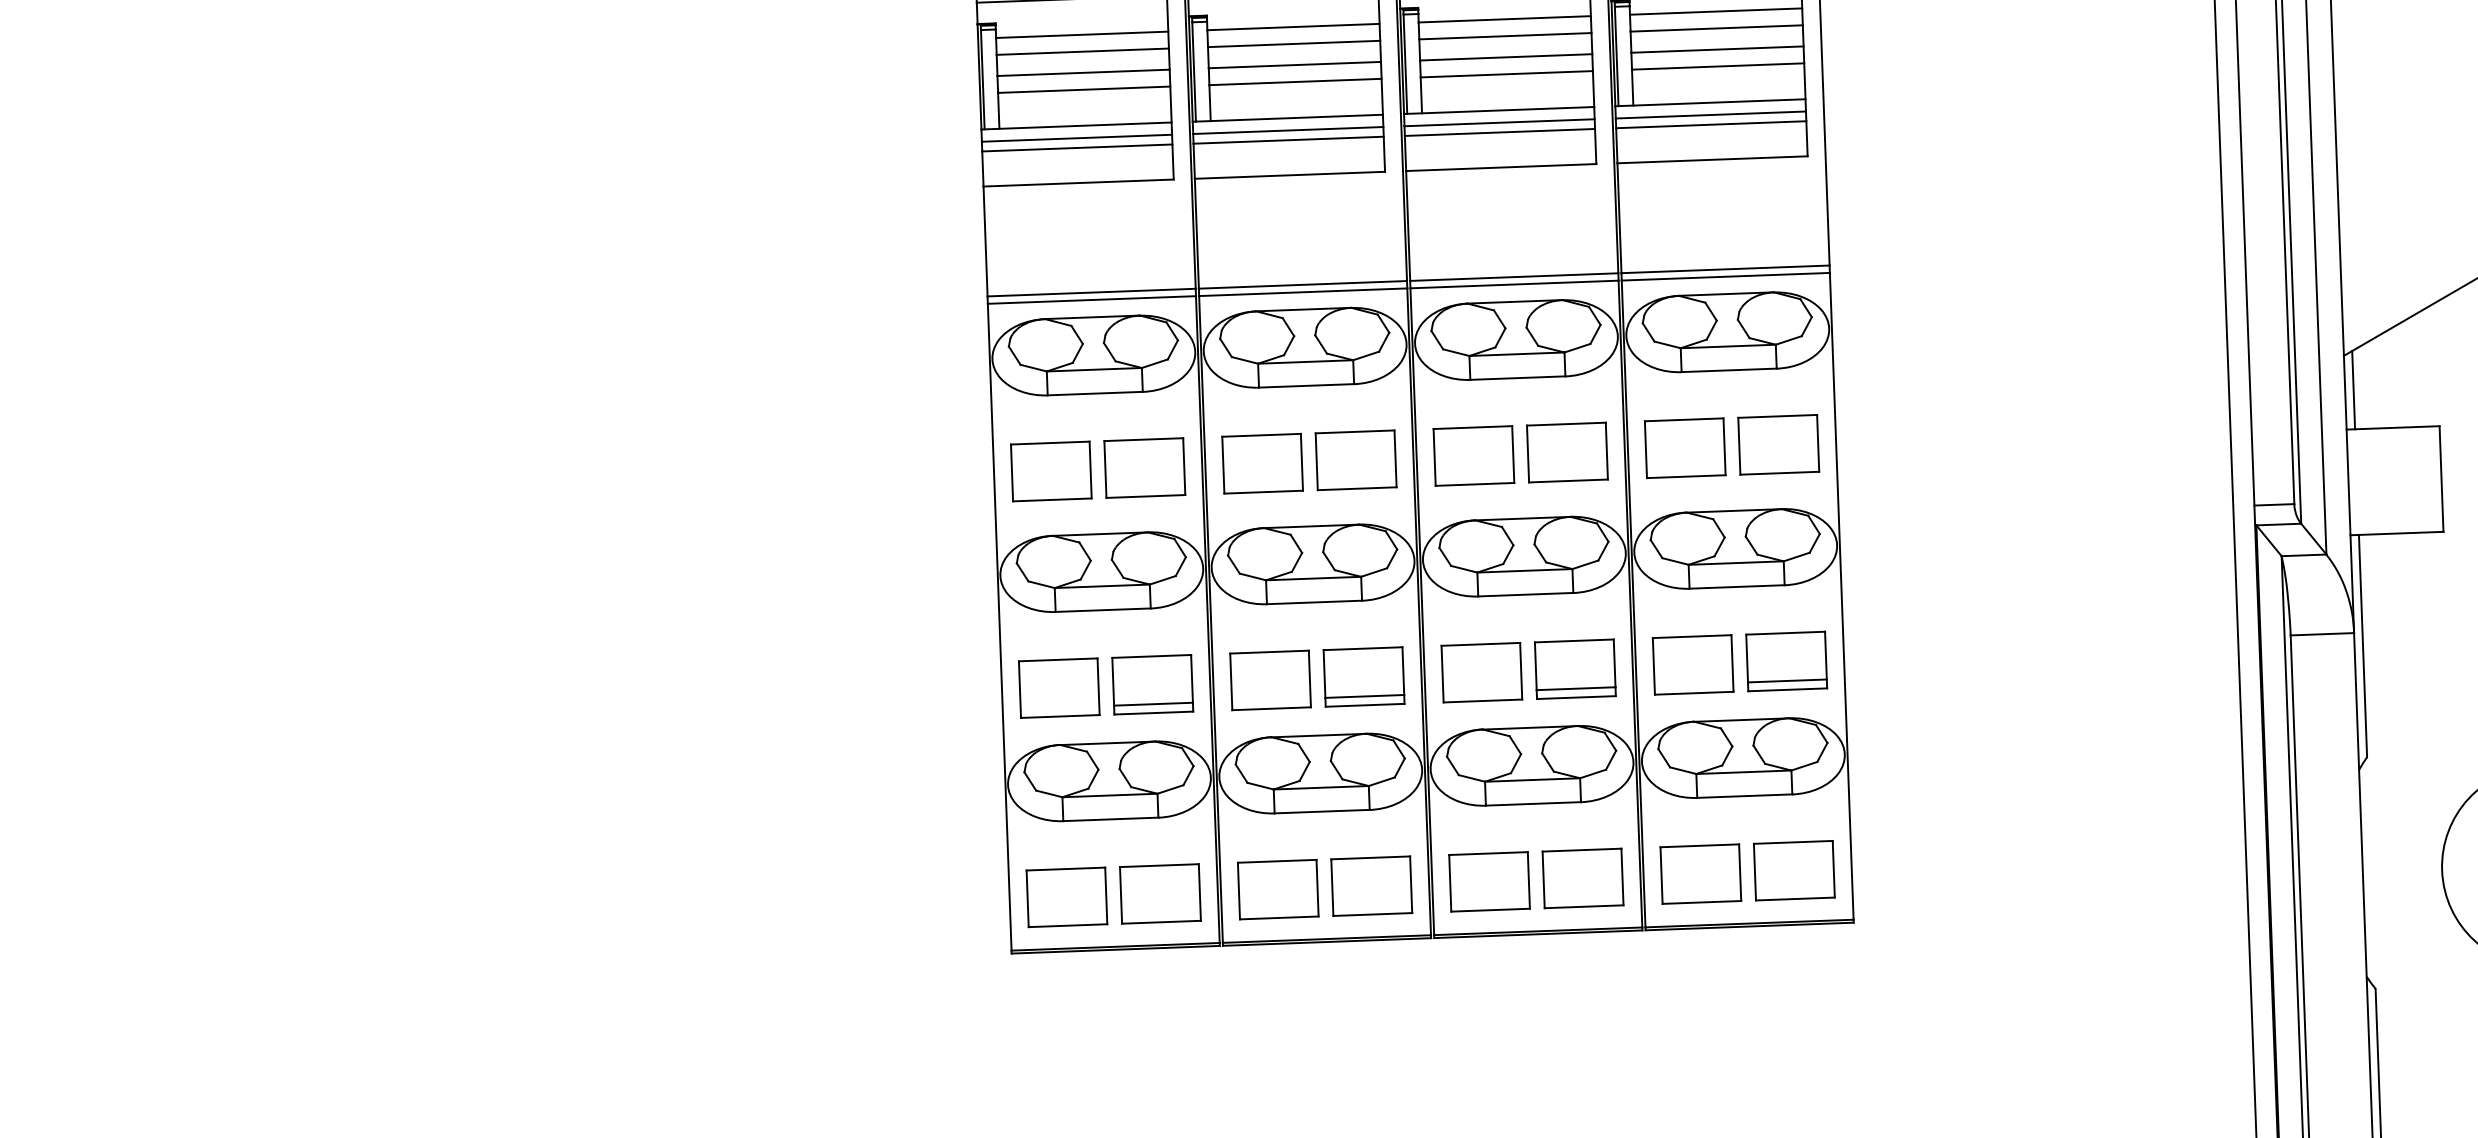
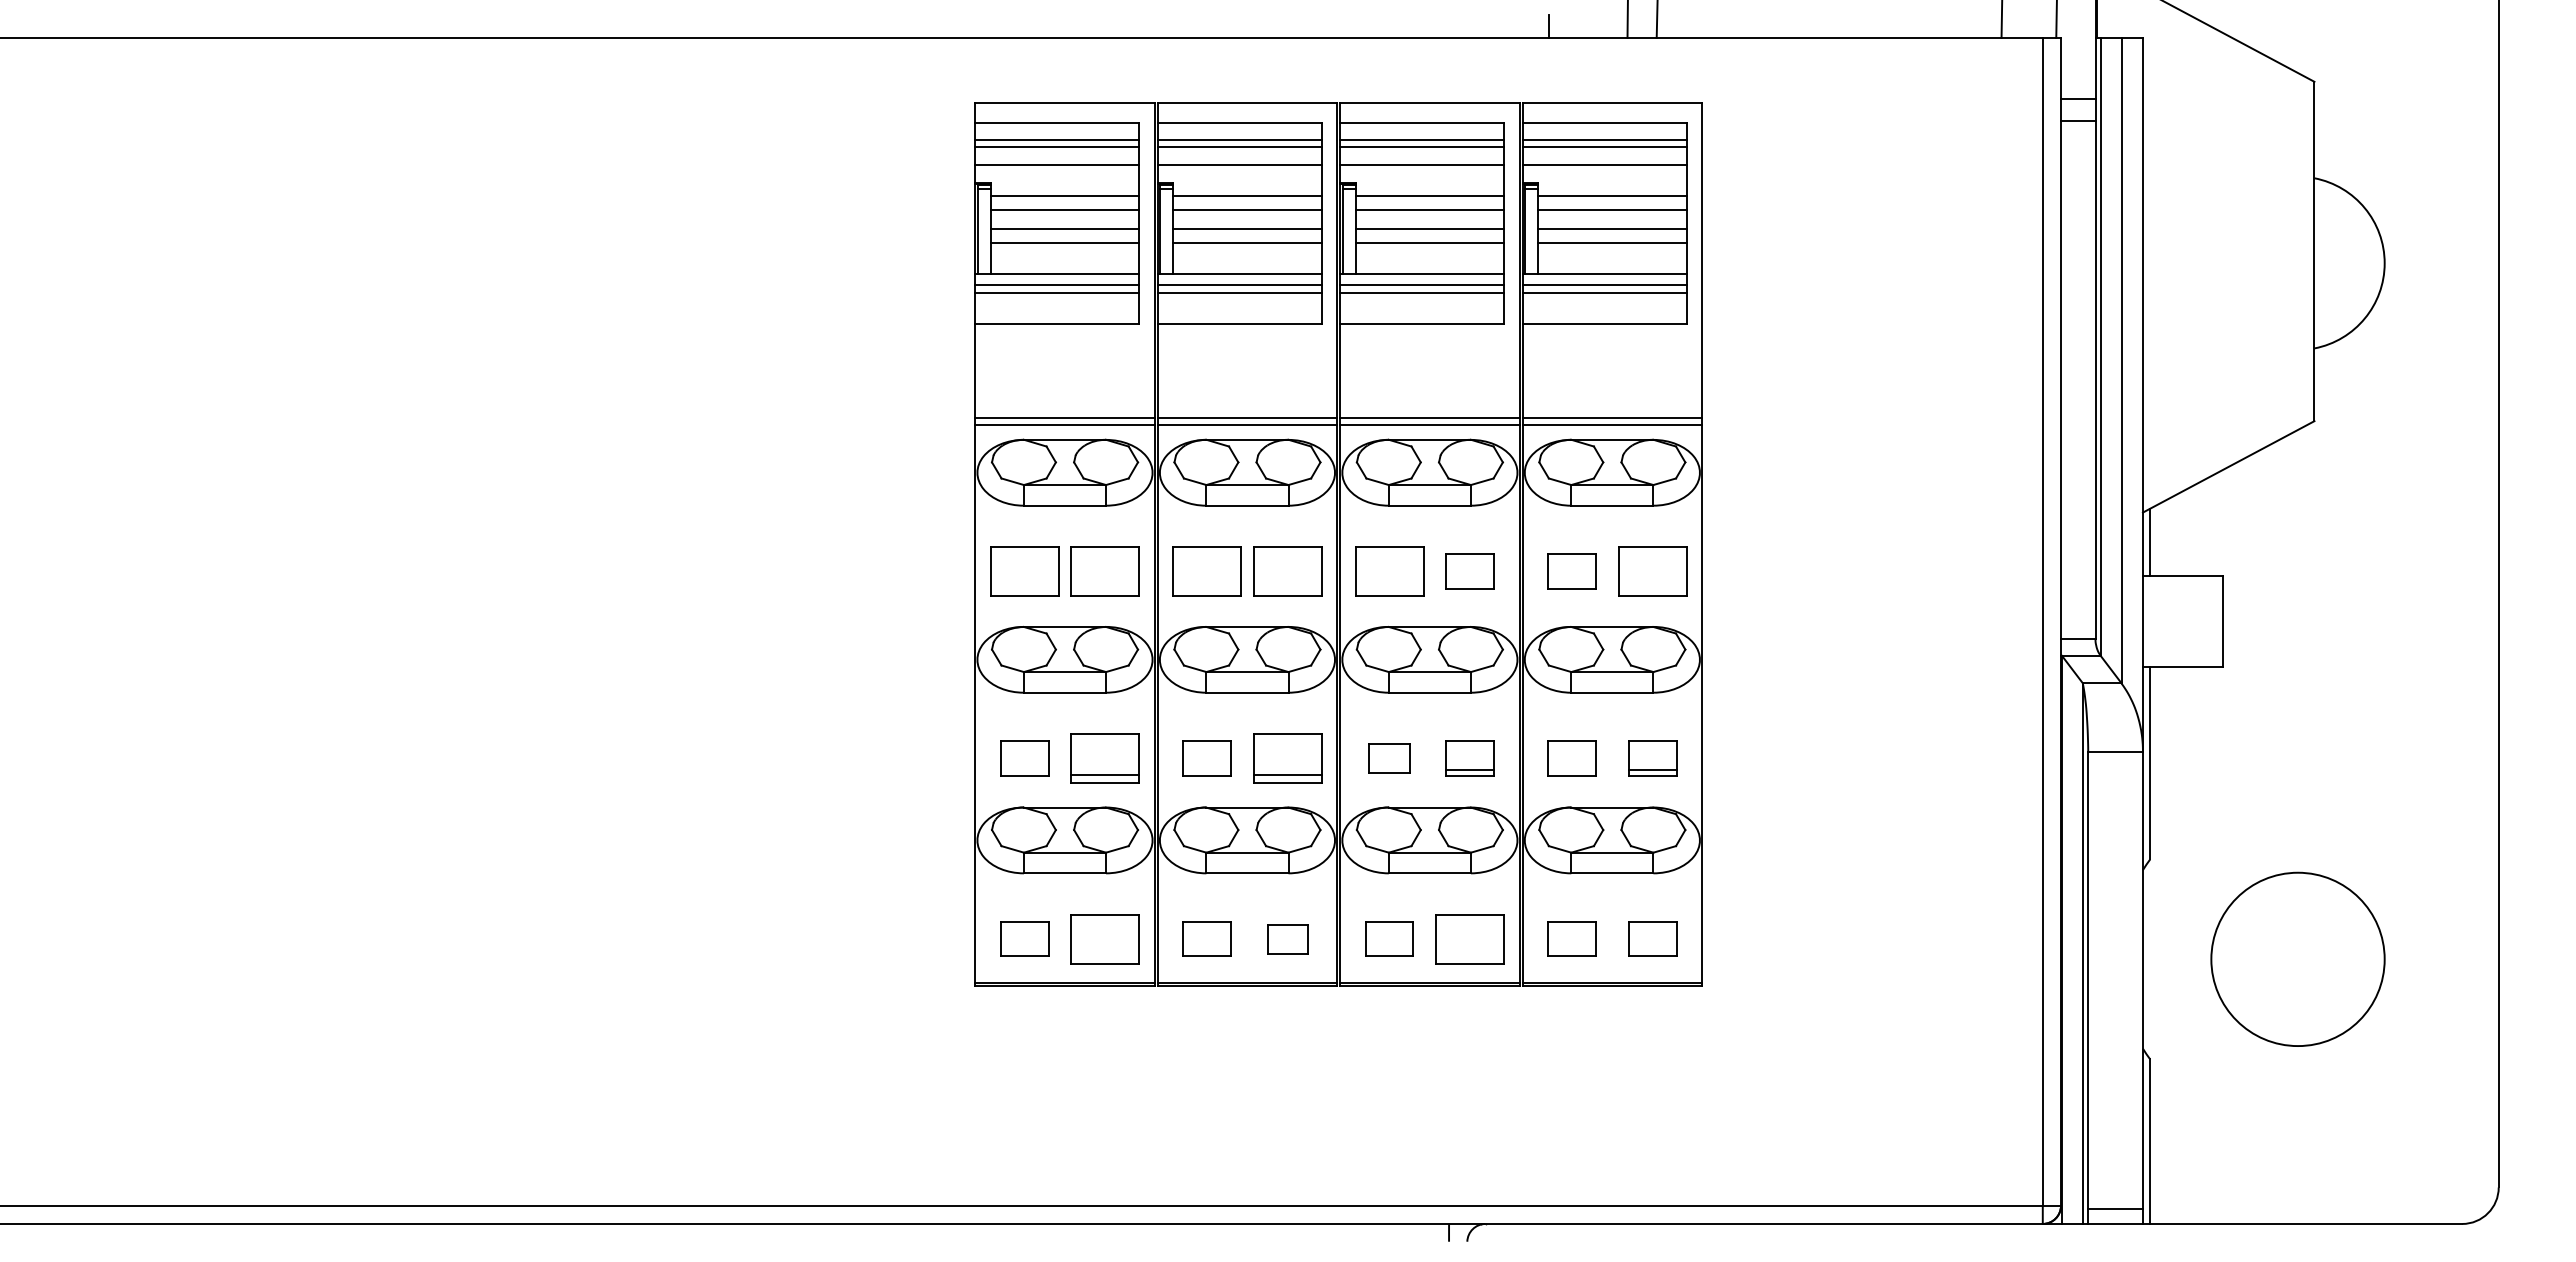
part: (1684, 448) -> (1571, 571), size x0.7
part: (1566, 452) -> (1469, 571), size x0.7
part: (1786, 661) -> (1652, 758), size x0.7
part: (1692, 664) -> (1571, 758), size x0.7
part: (1574, 669) -> (1469, 758), size x0.7
part: (1481, 672) -> (1389, 758), size x0.6
part: (1269, 680) -> (1206, 758), size x0.7
part: (1059, 688) -> (1024, 758), size x0.7
part: (1794, 871) -> (1652, 939), size x0.7
part: (1700, 874) -> (1571, 939), size x0.7
part: (1489, 882) -> (1389, 939), size x0.7
part: (1371, 886) -> (1287, 939), size x0.6
part: (1277, 890) -> (1206, 939), size x0.7
part: (1066, 897) -> (1024, 939), size x0.7

